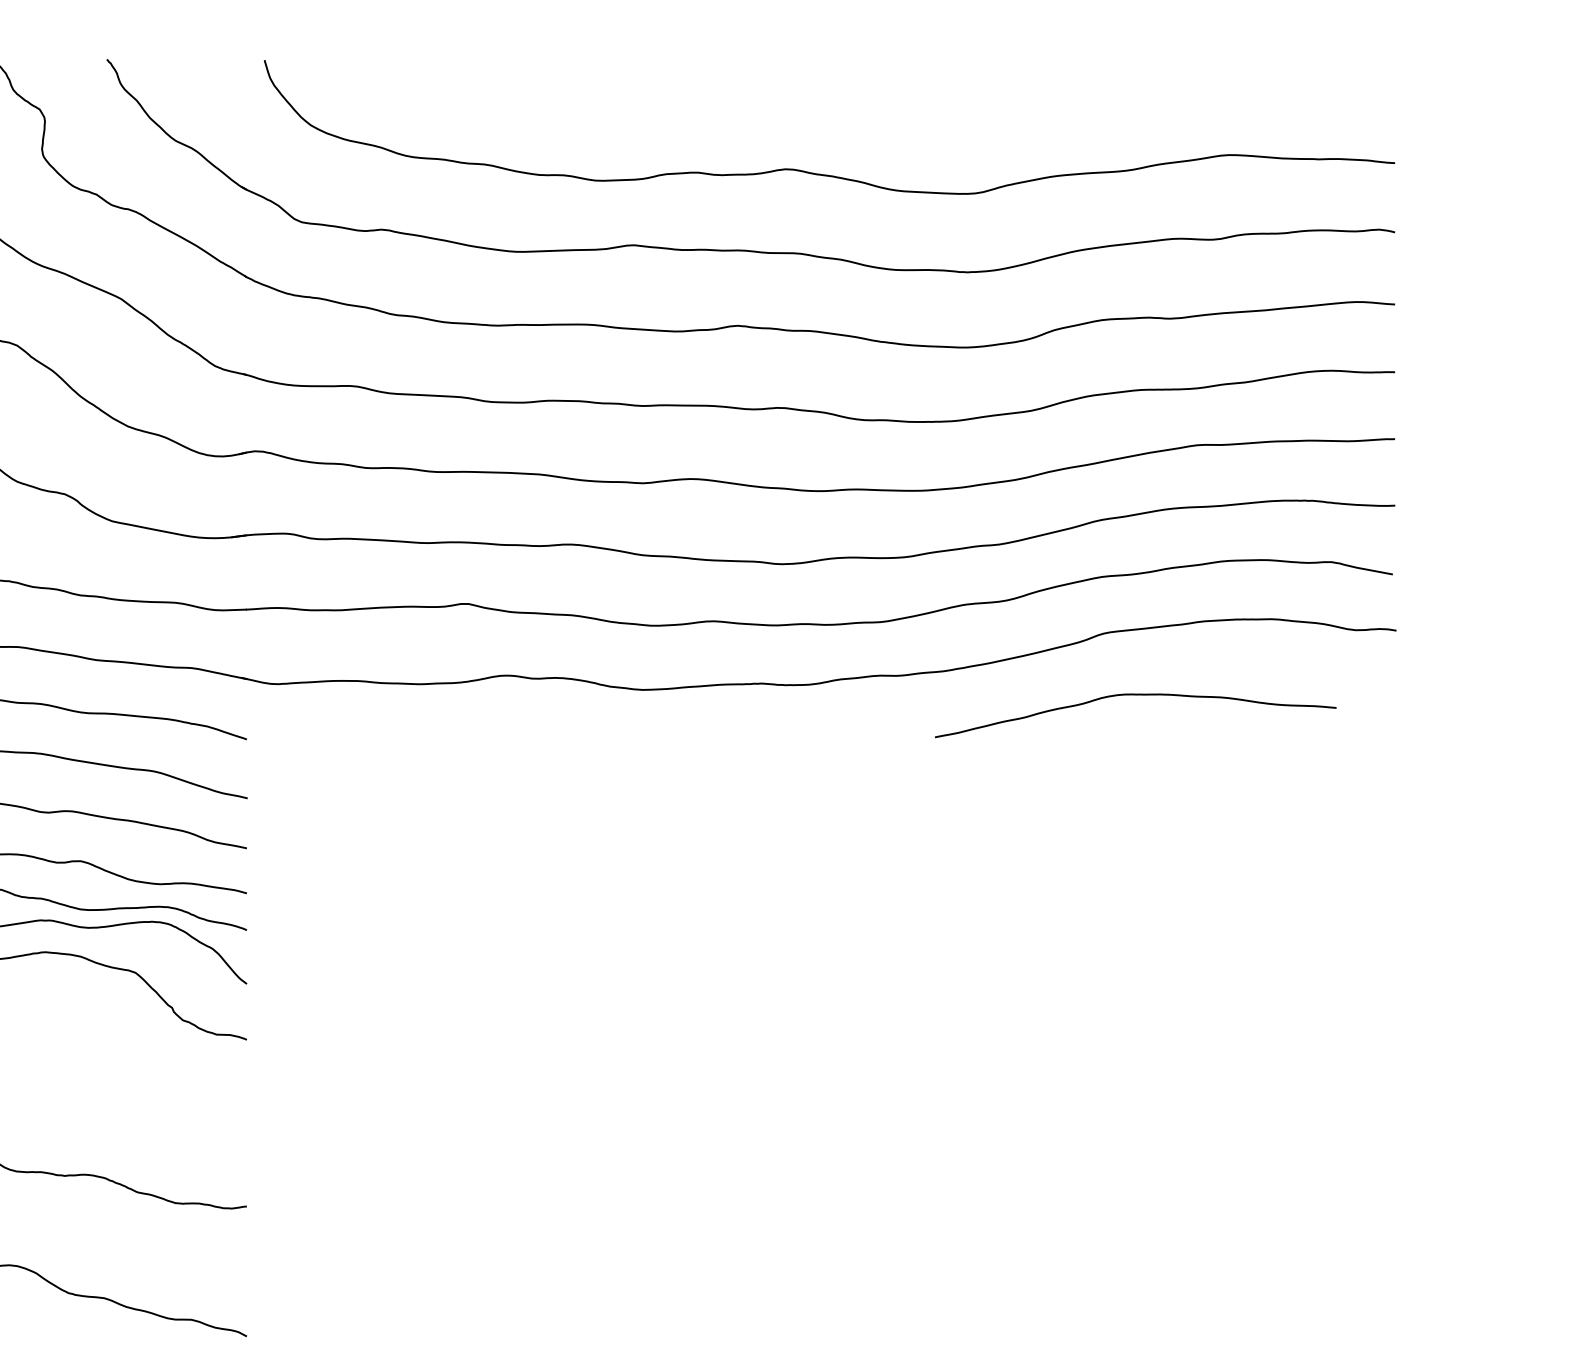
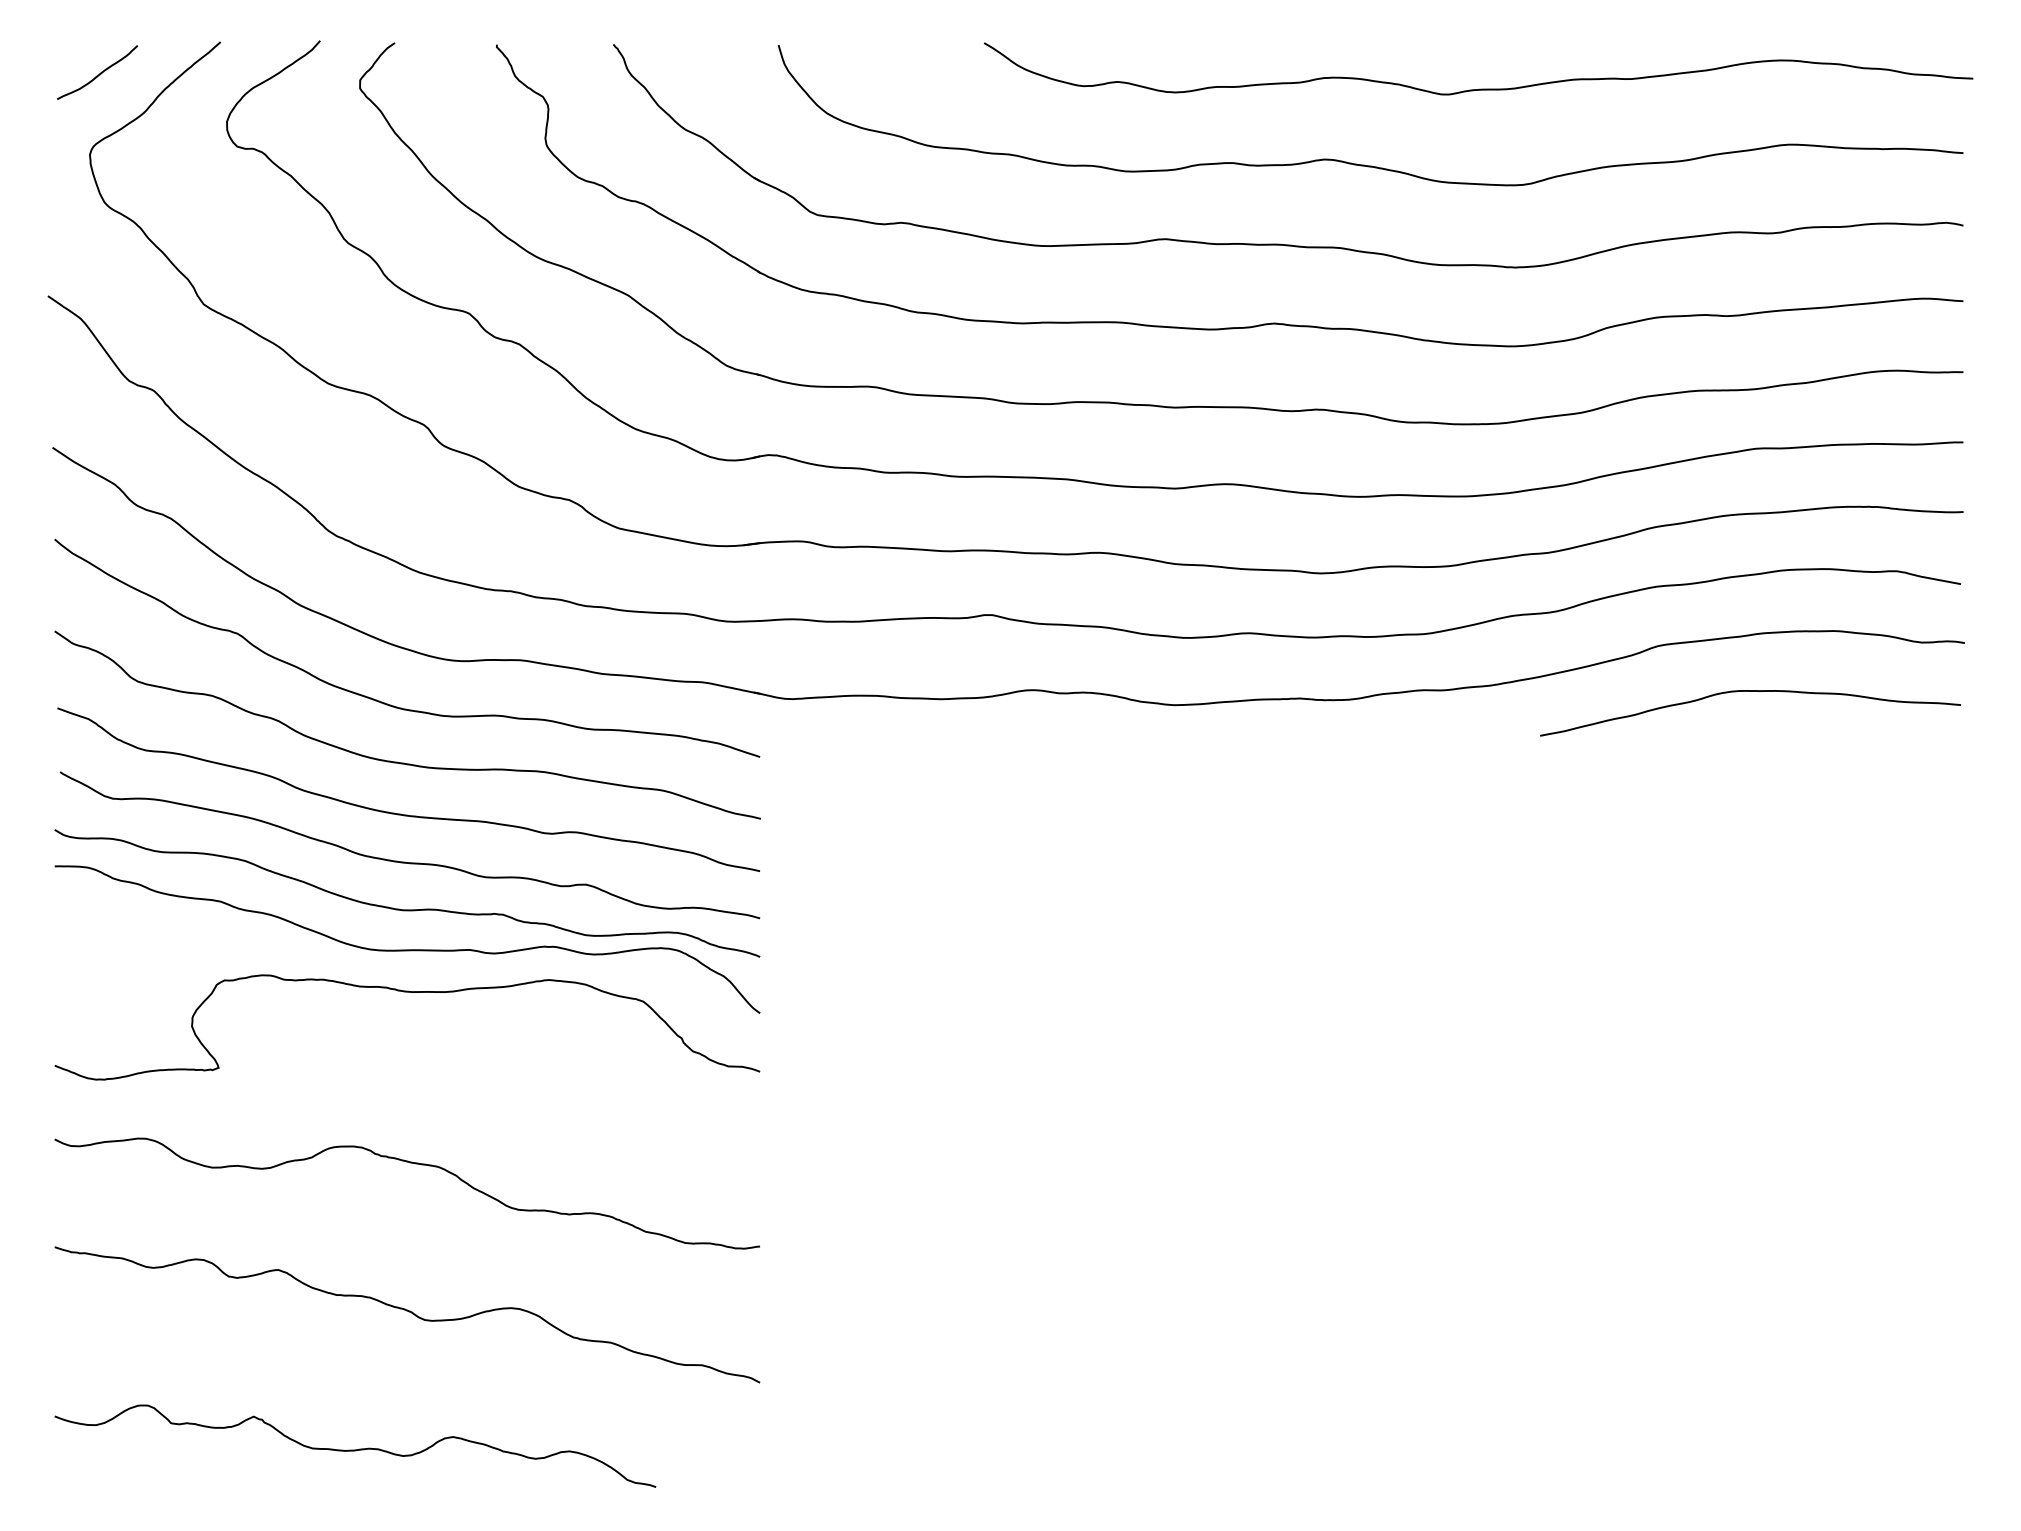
curve: (933, 101) -> (1479, 88), added
curve: (1135, 695) -> (1750, 691), moved

